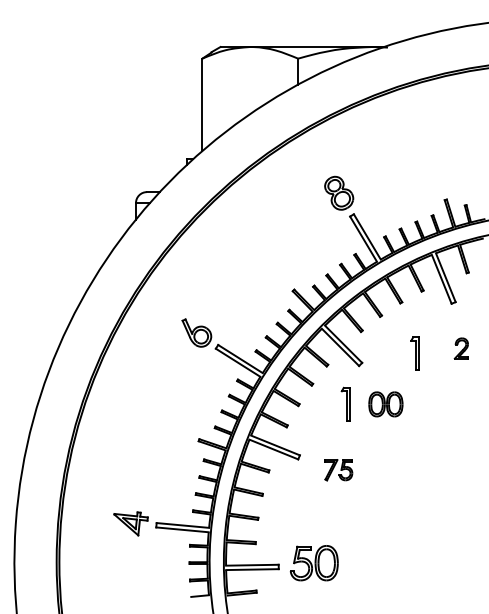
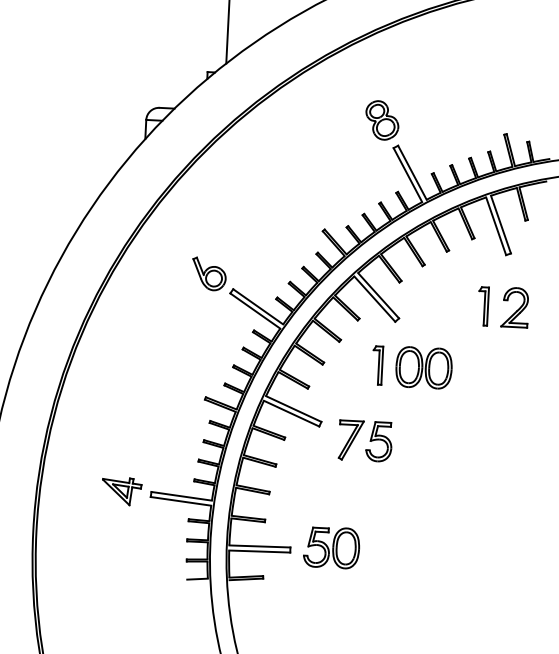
part: (461, 348) -> (514, 307), size x1.67
part: (414, 353) -> (482, 305), moved
part: (385, 404) -> (423, 368), size x1.43
part: (338, 470) -> (365, 441), size x1.67

